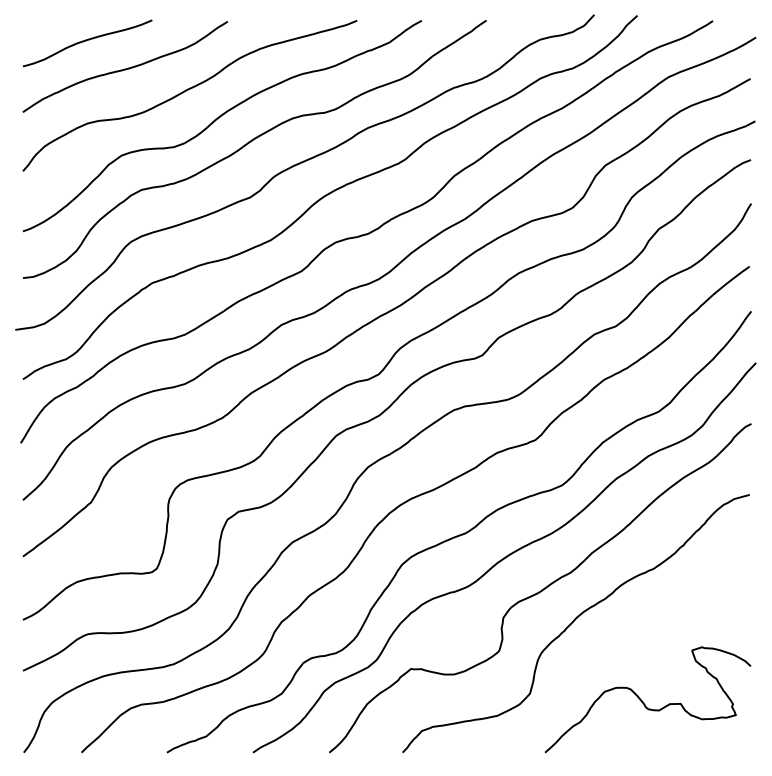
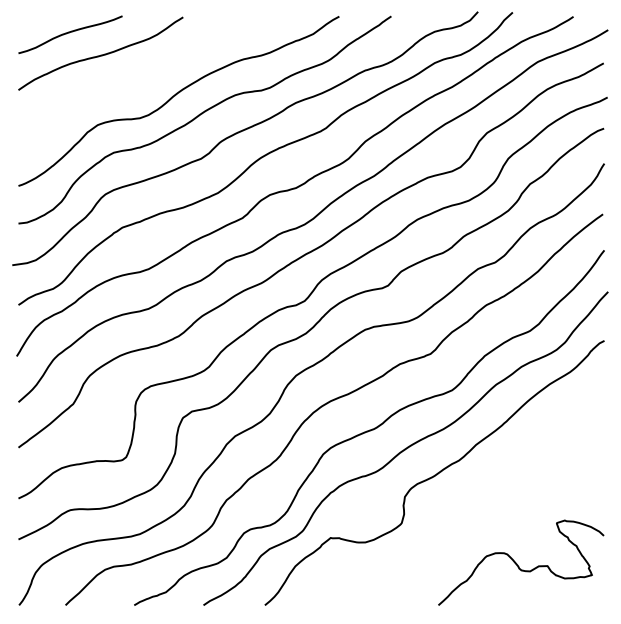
curve: (186, 91) -> (150, 73), removed
curve: (574, 621) -> (462, 499), removed

